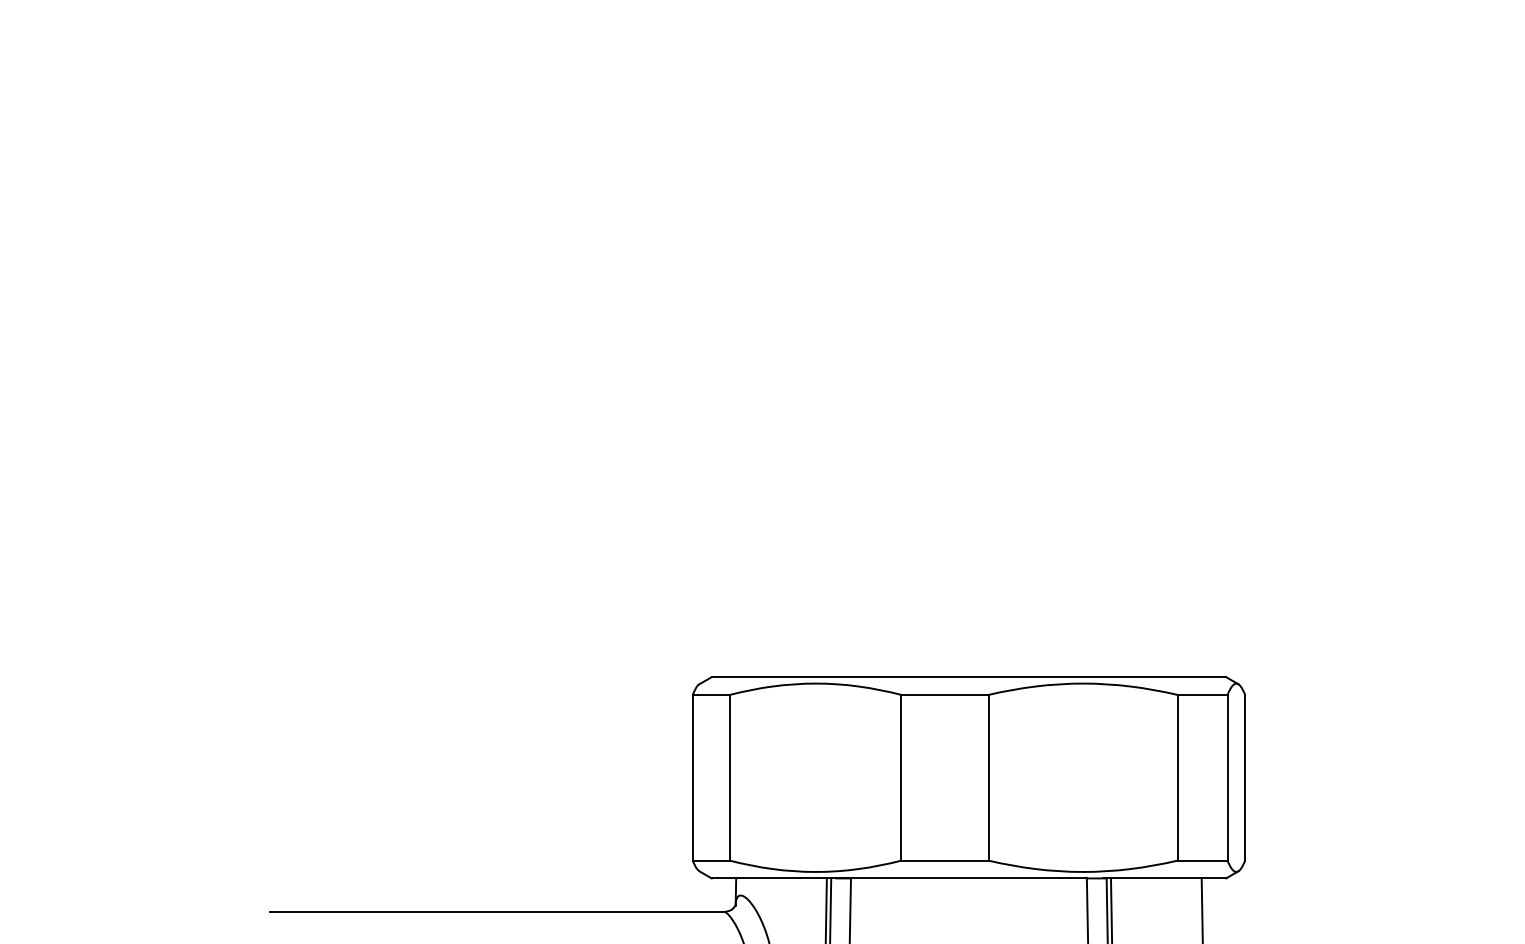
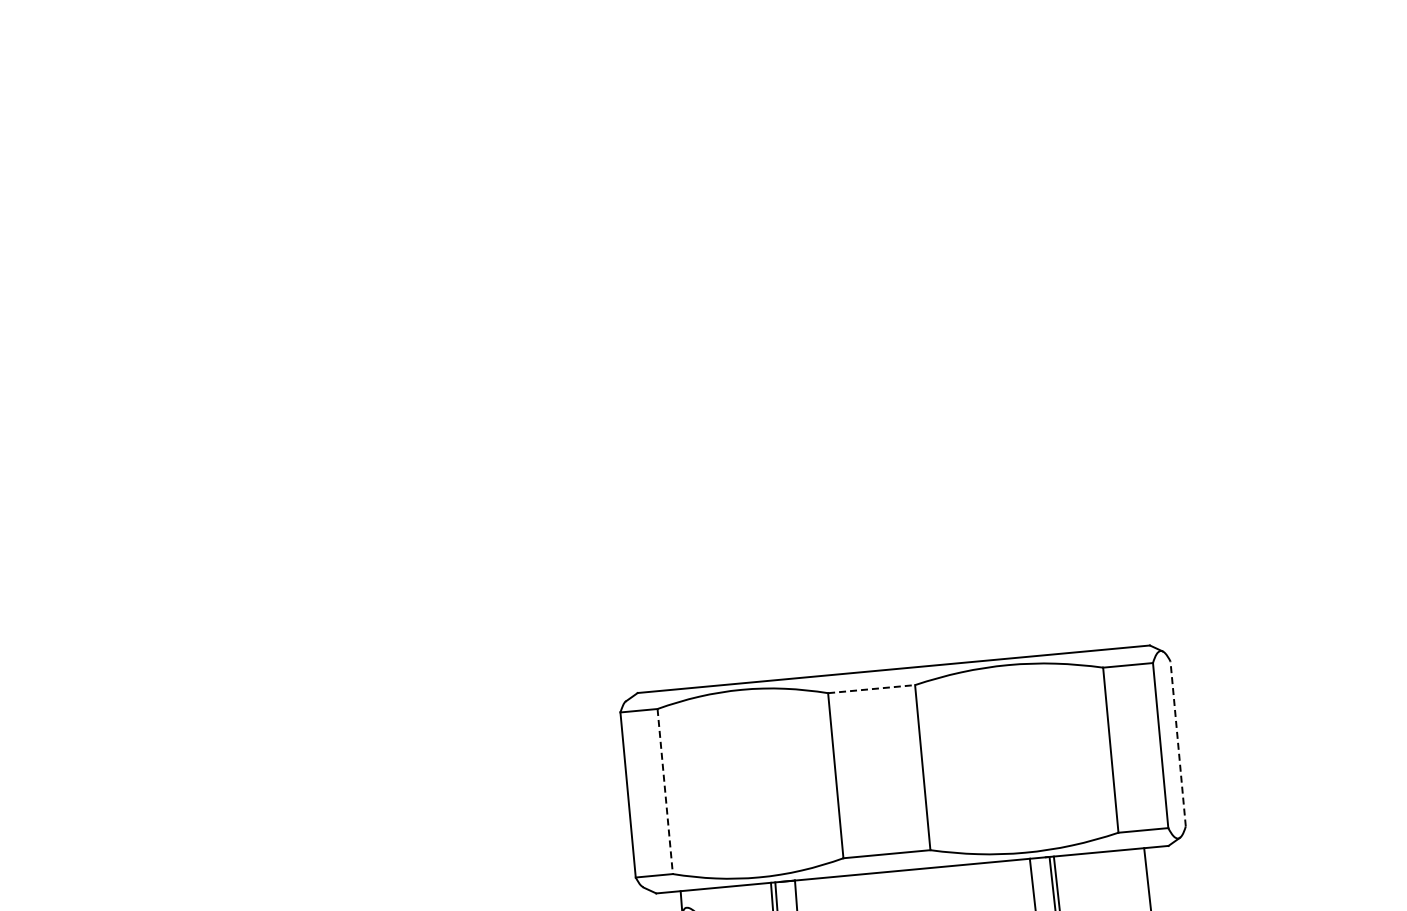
line: (944, 694) -> (871, 688), solid -> dashed
line: (730, 777) -> (665, 791), solid -> dashed
line: (1245, 777) -> (1178, 743), solid -> dashed

